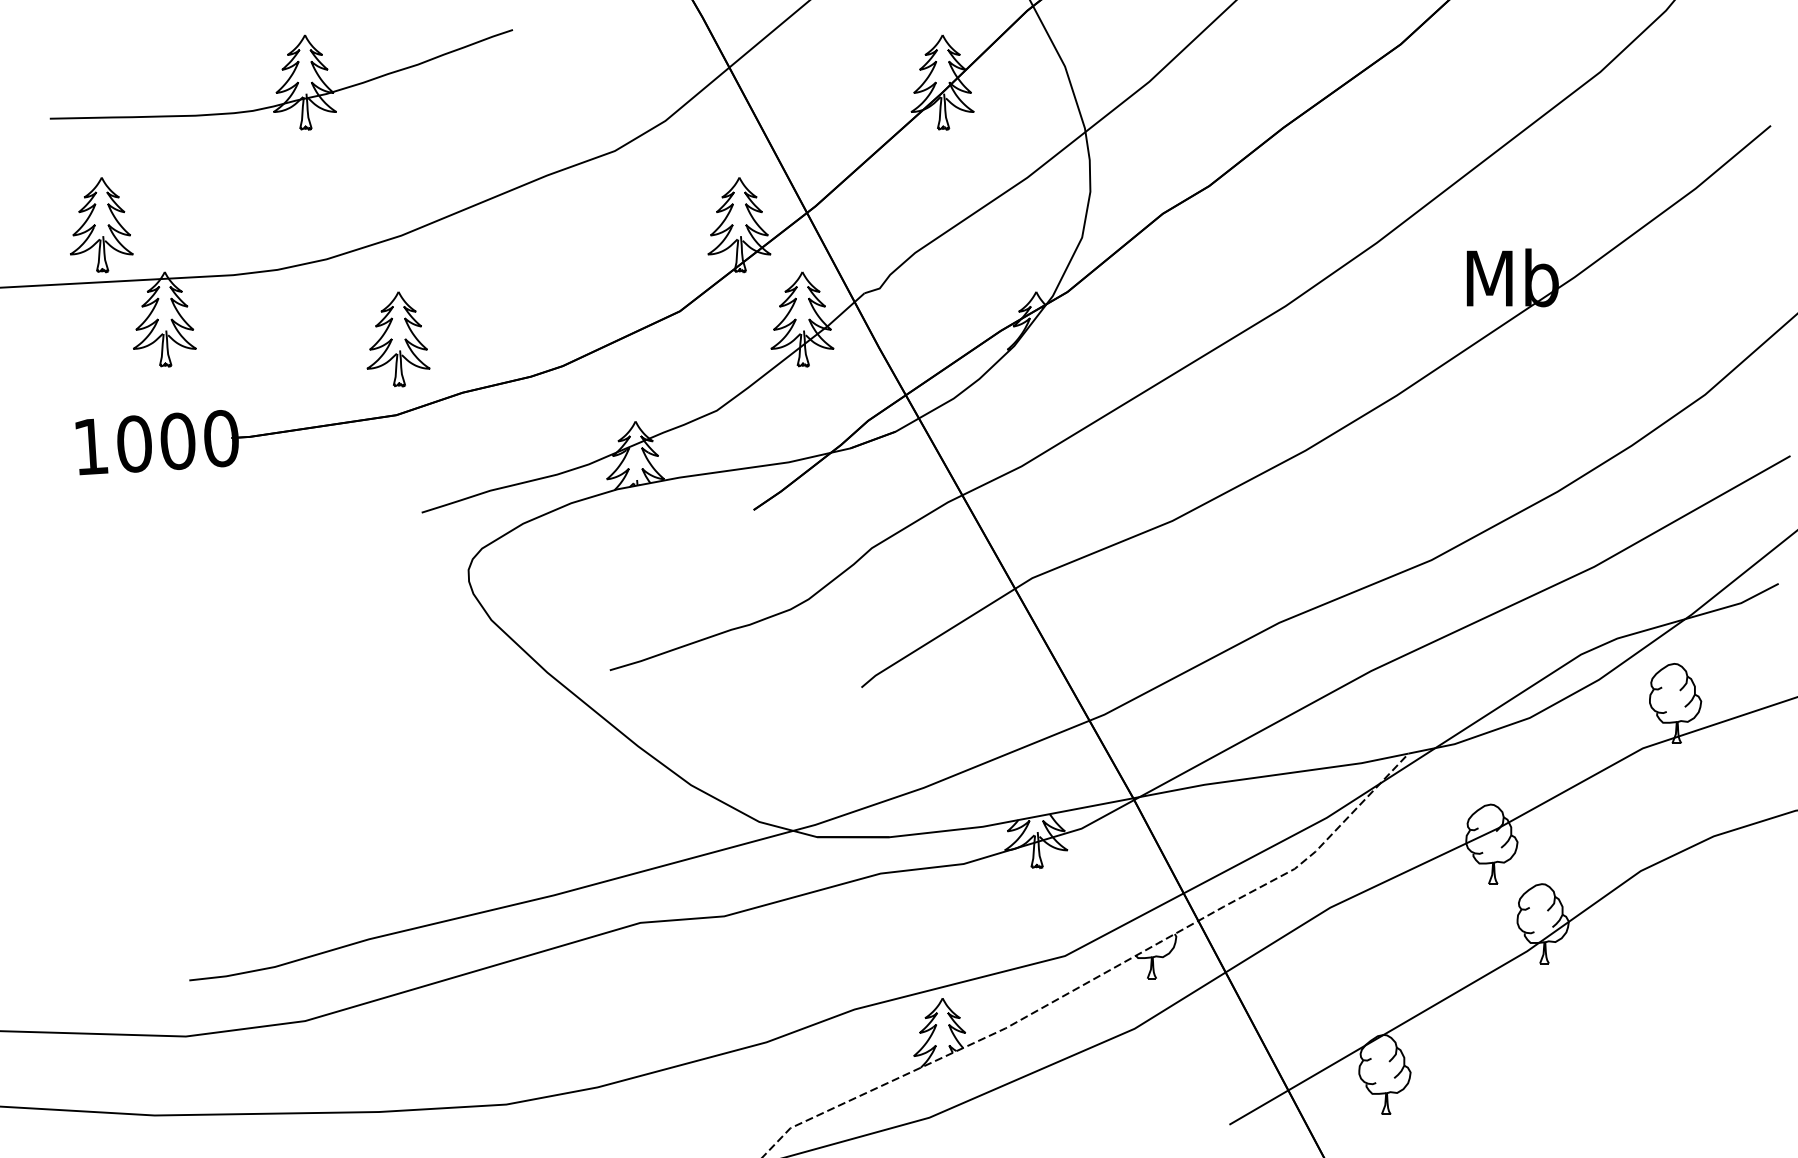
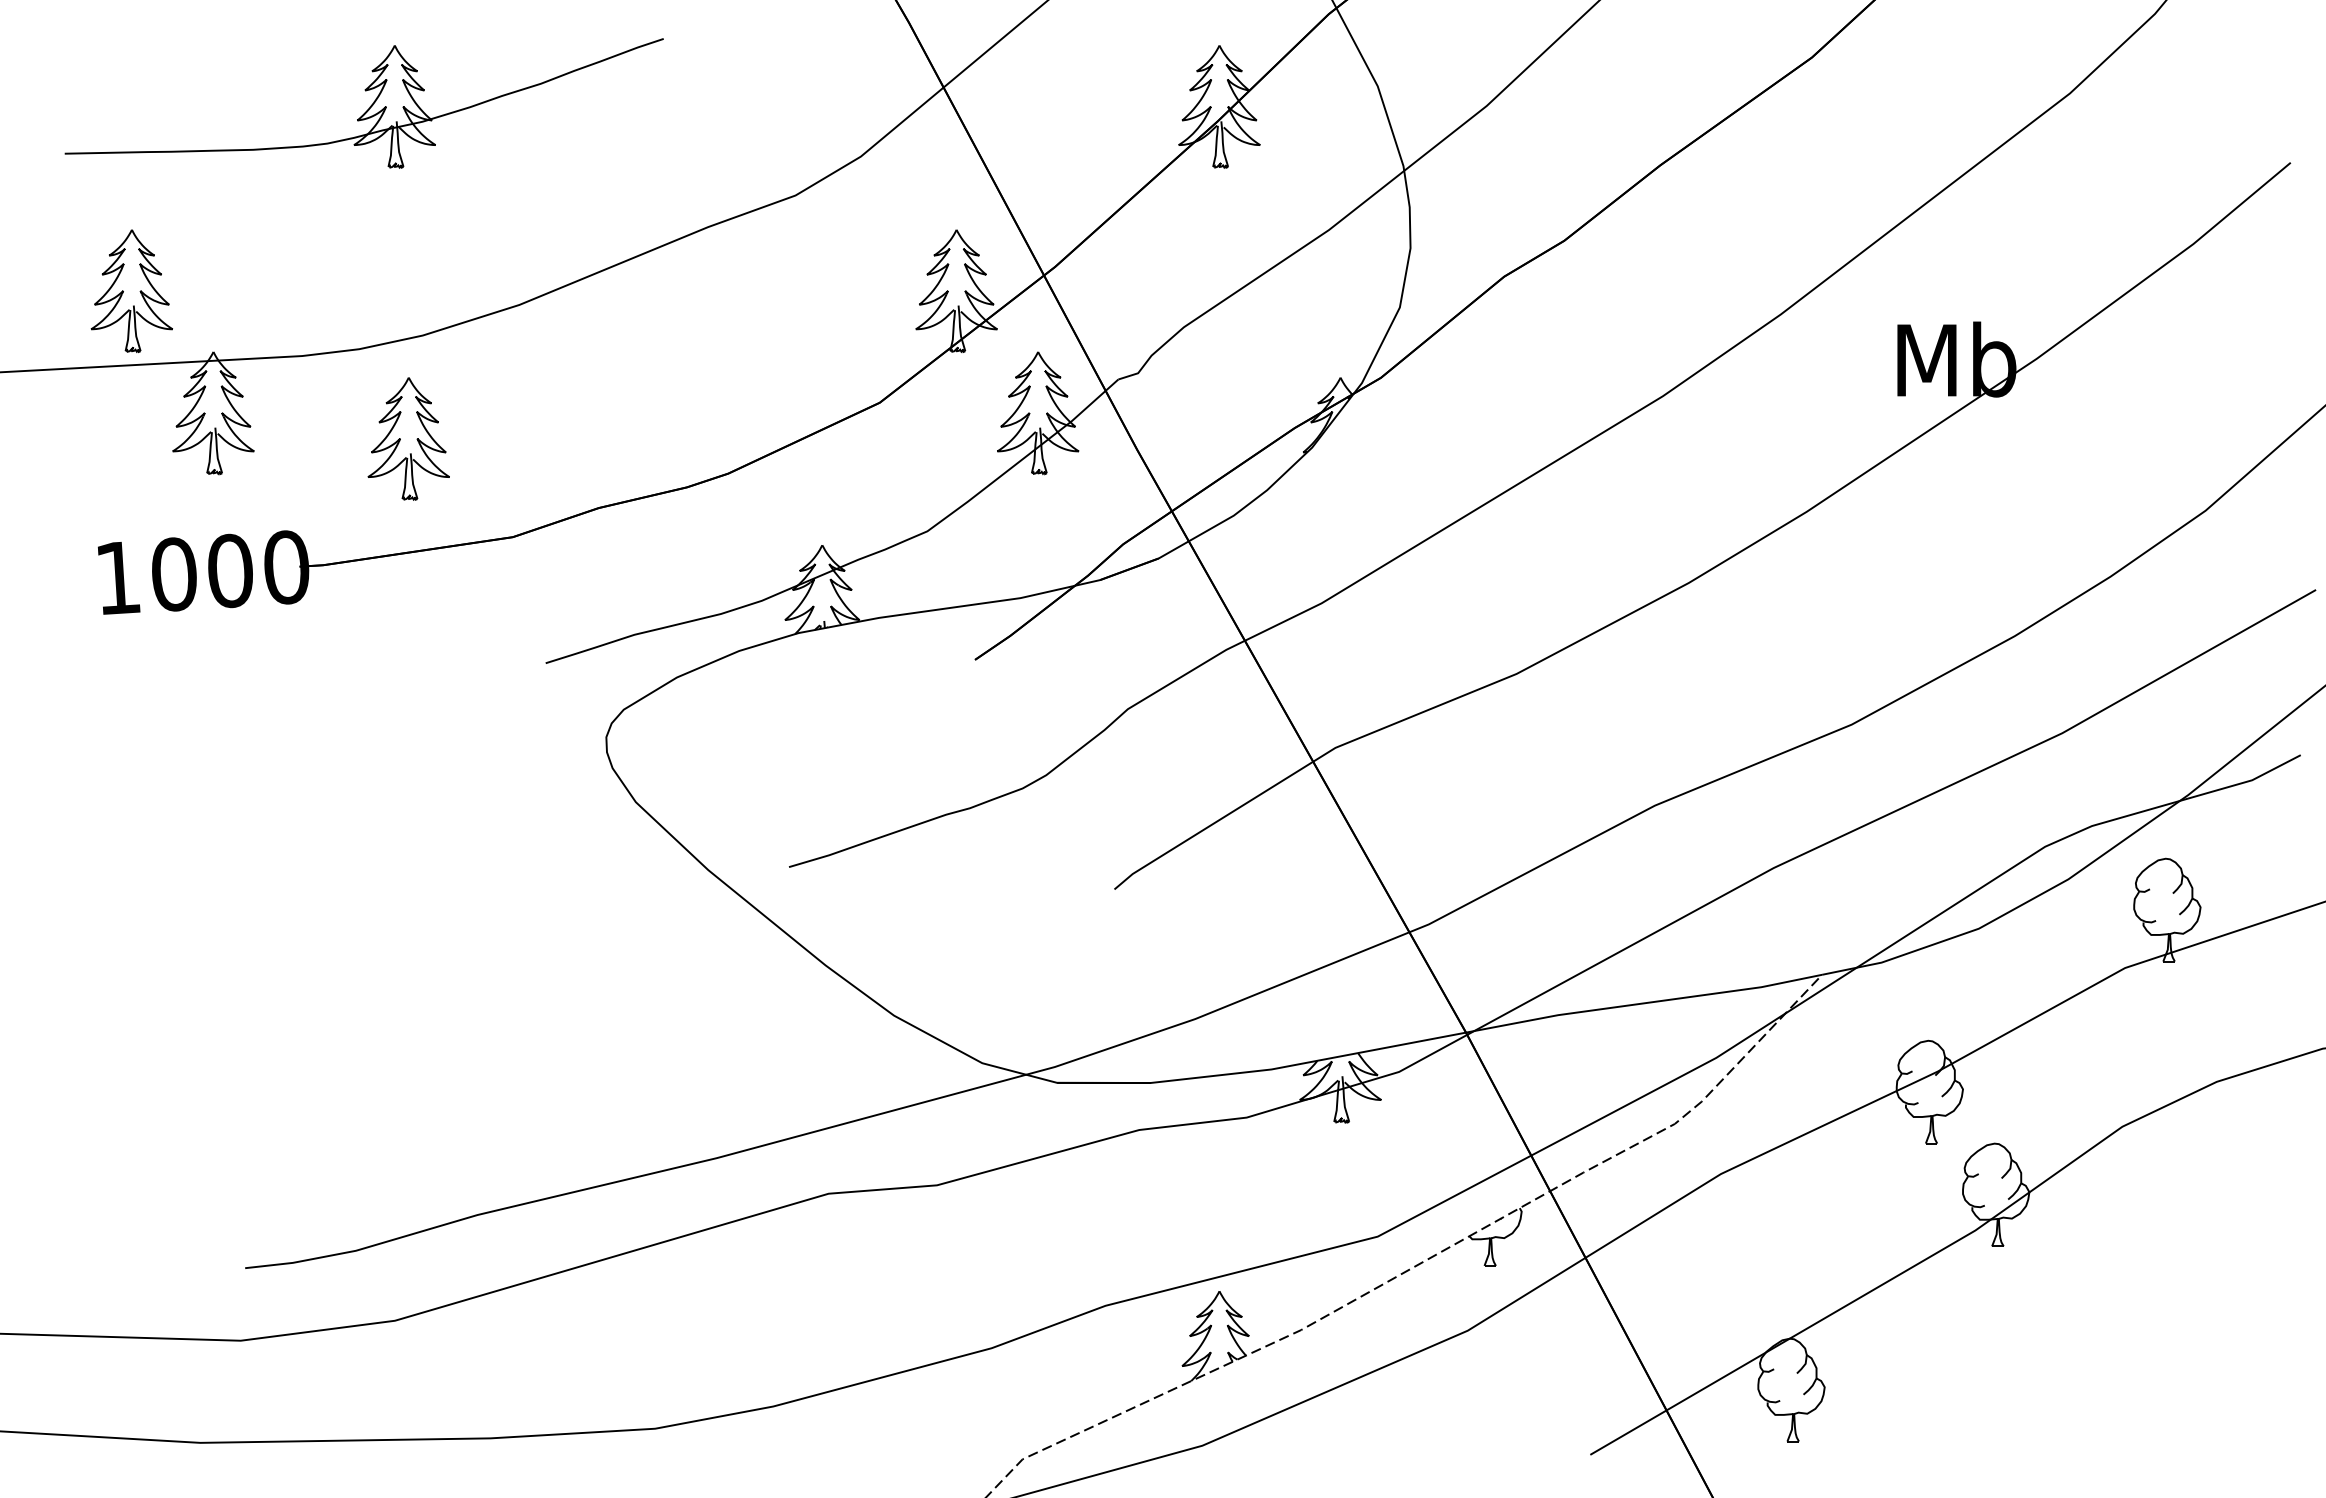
part: (398, 338) -> (408, 438), moved

